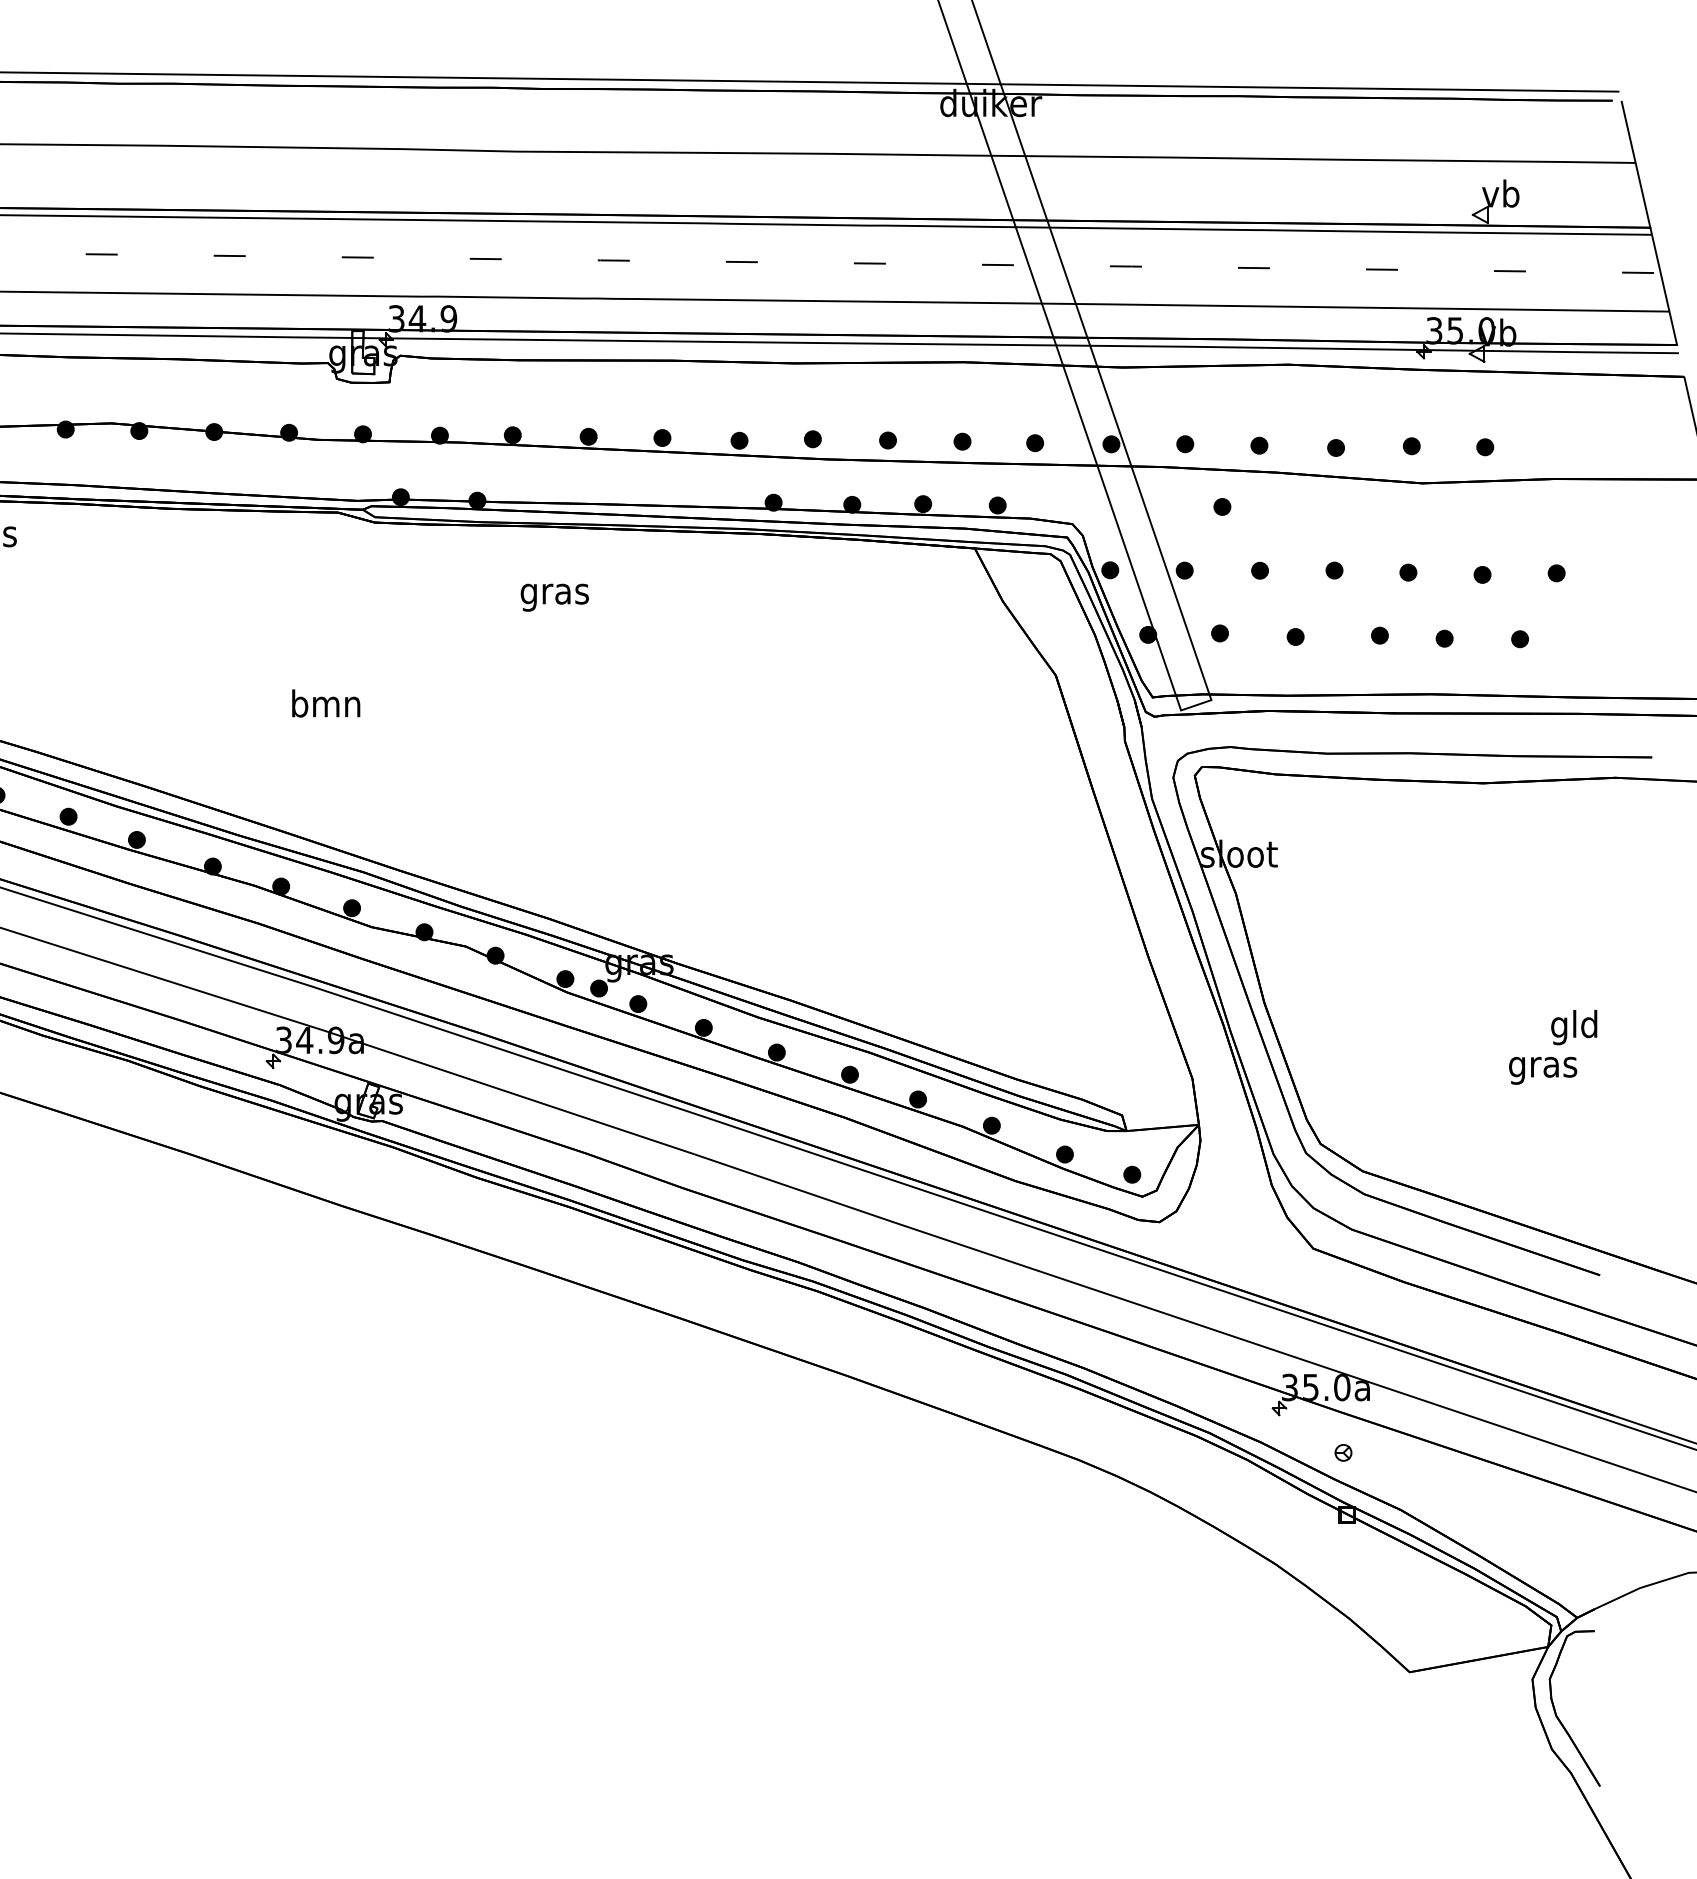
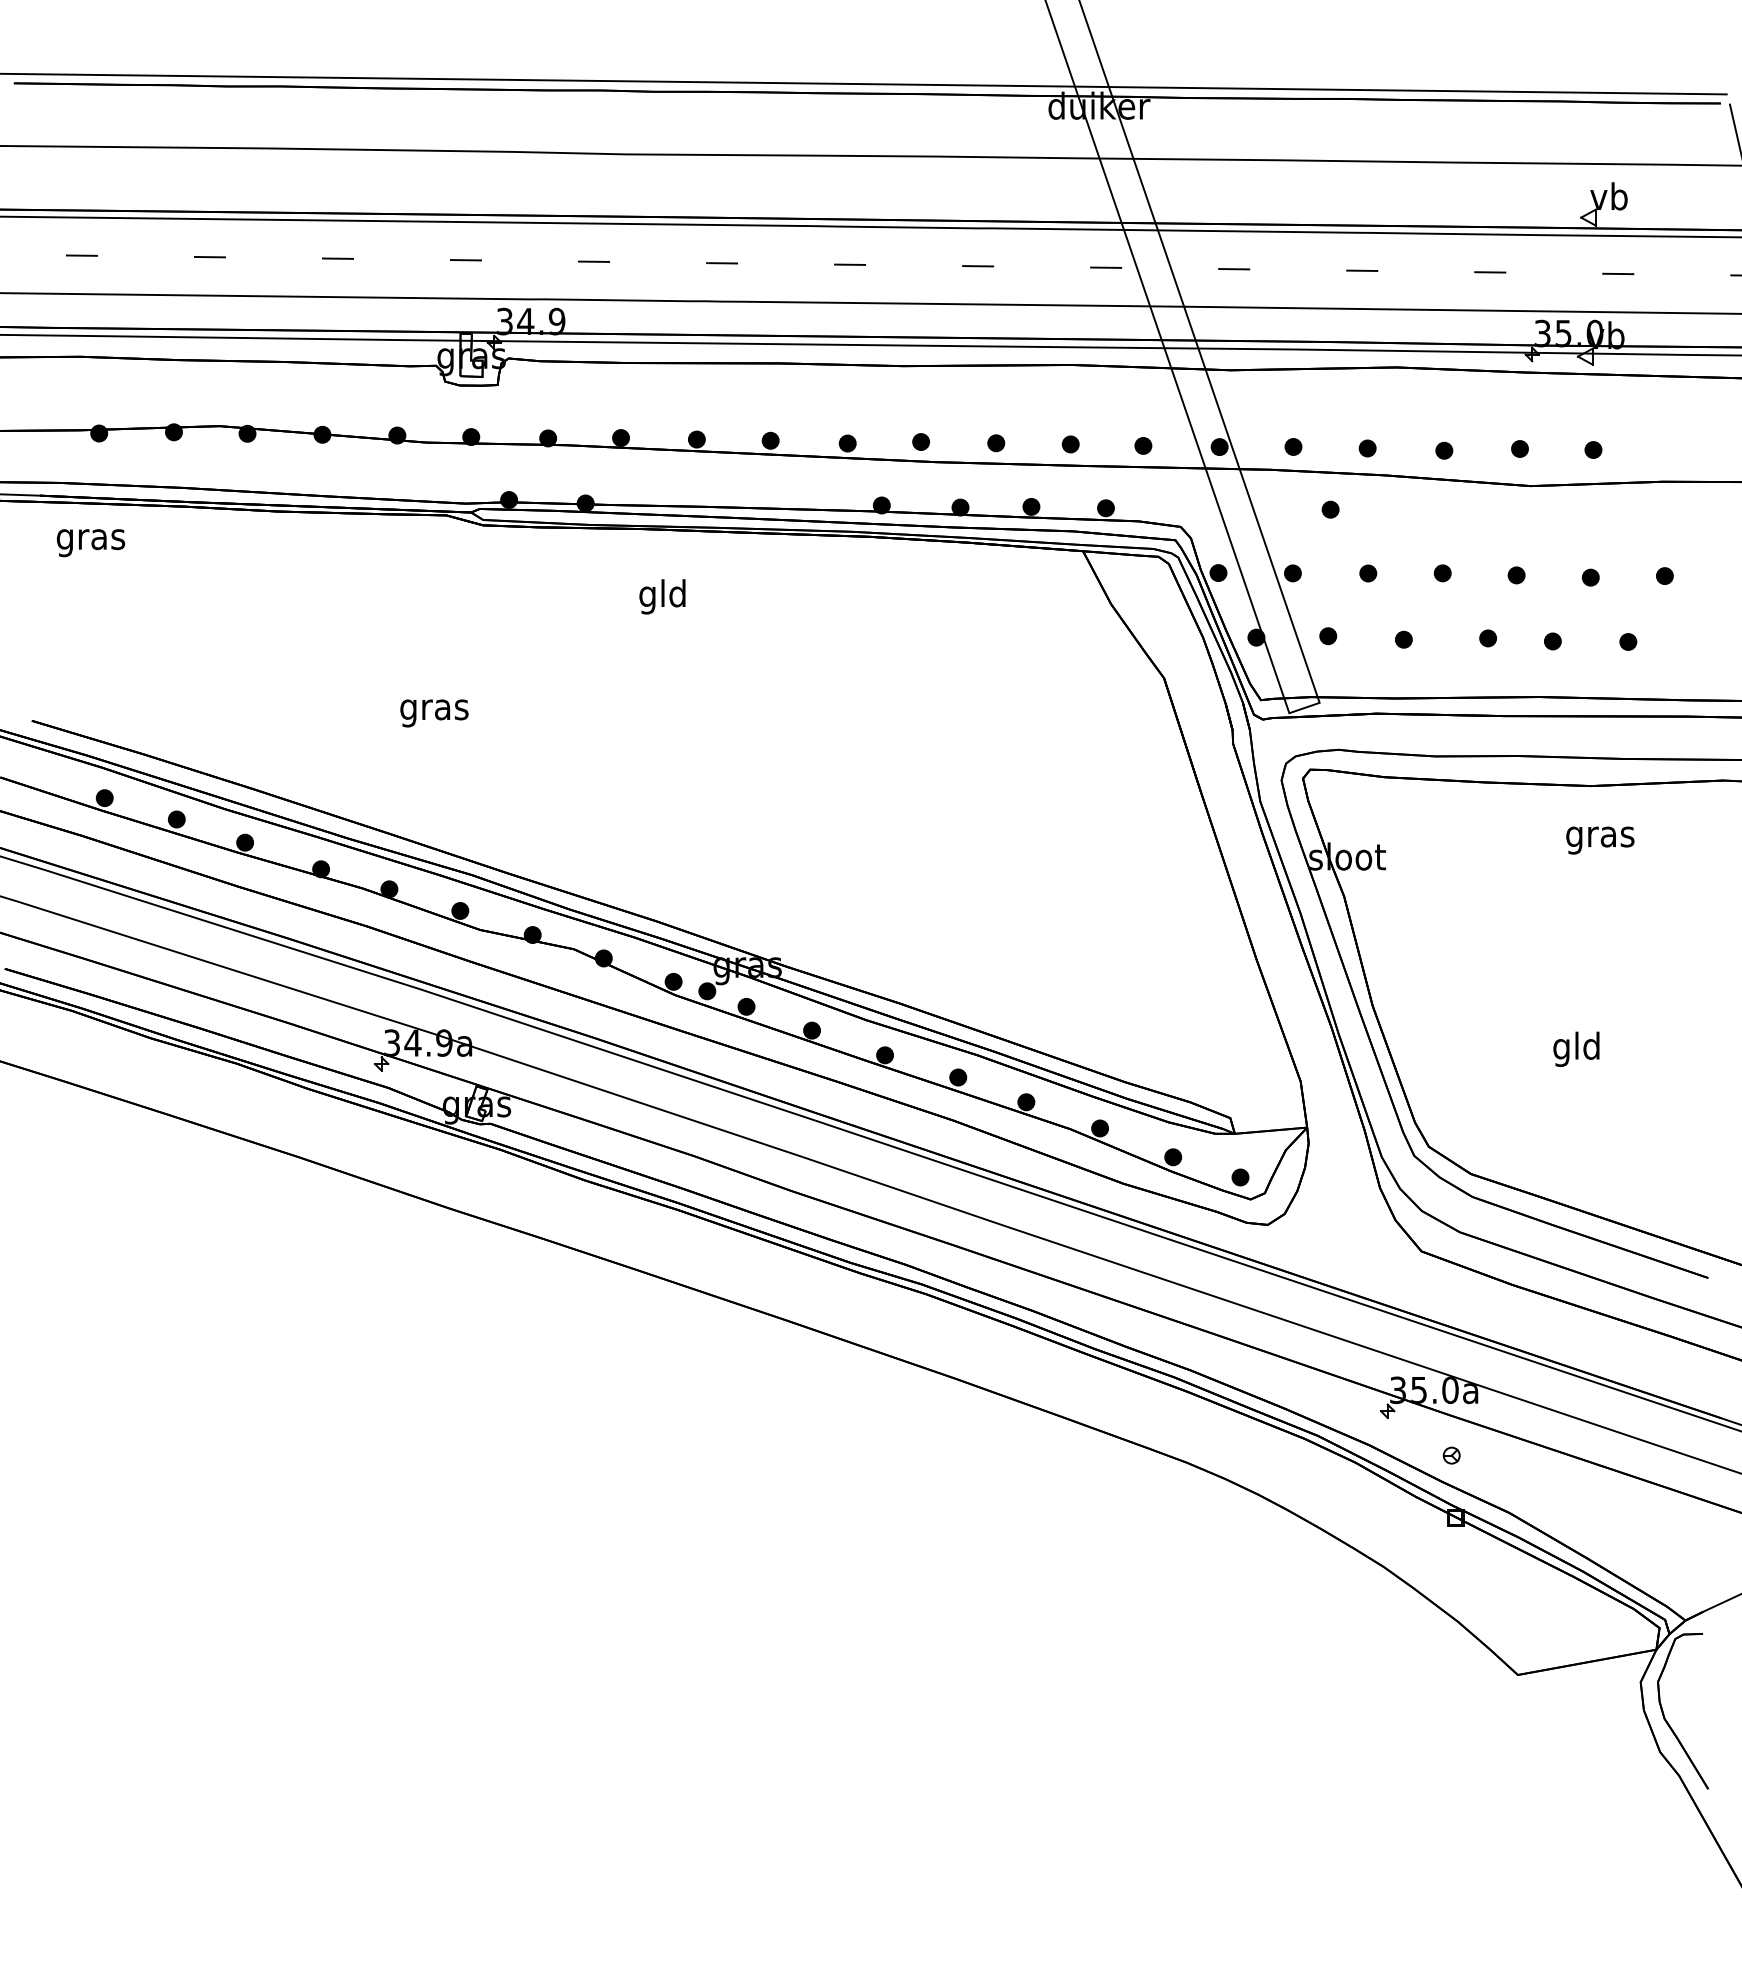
text: (555, 593) -> (663, 596), gras -> gld
text: (326, 706) -> (434, 709), bmn -> gras
text: (1574, 1026) -> (1576, 1048), moved
text: (1543, 1070) -> (1600, 840), moved

